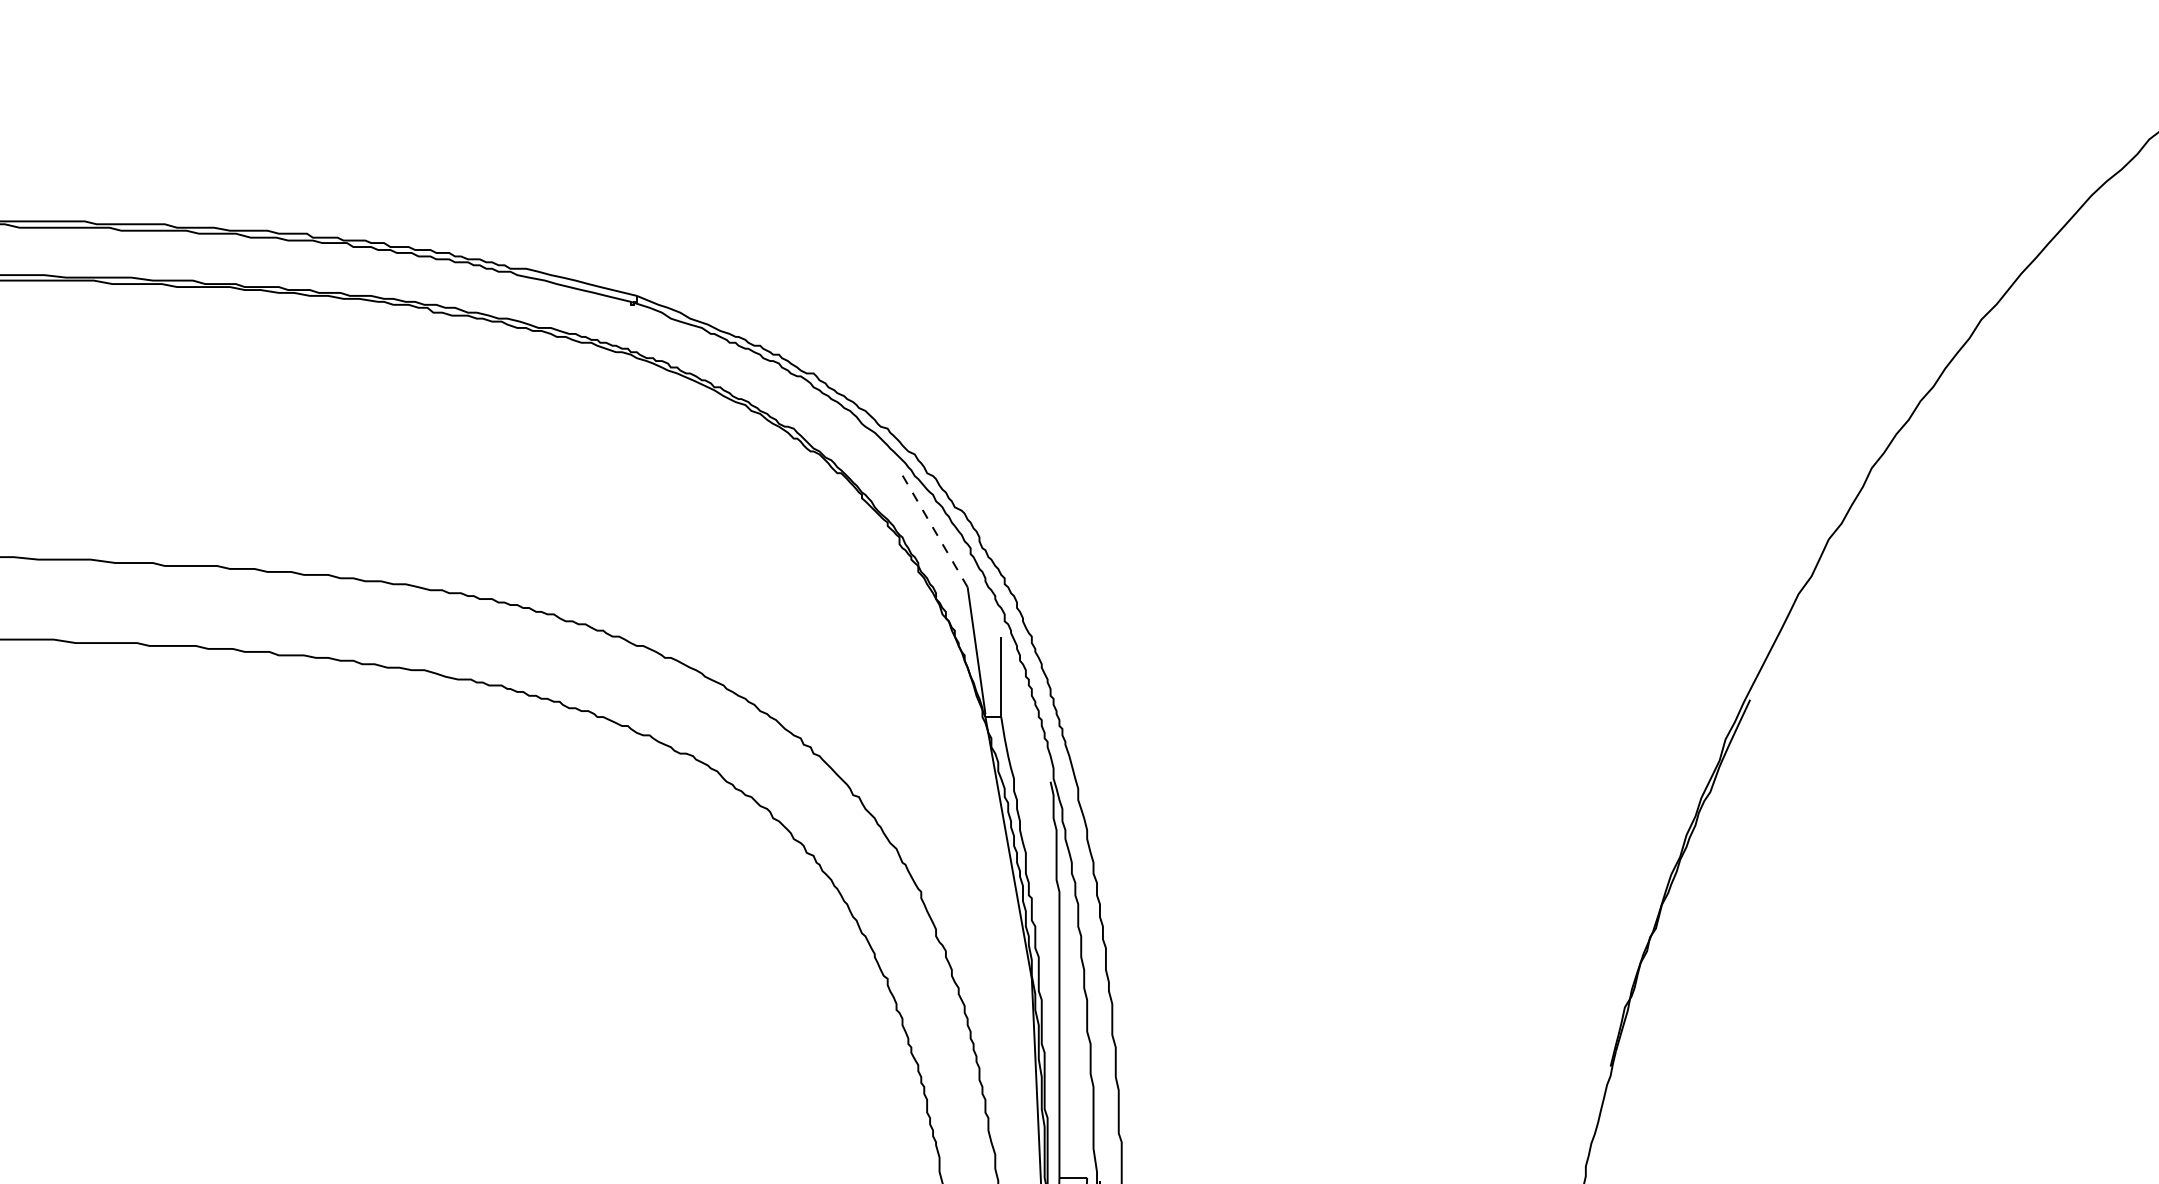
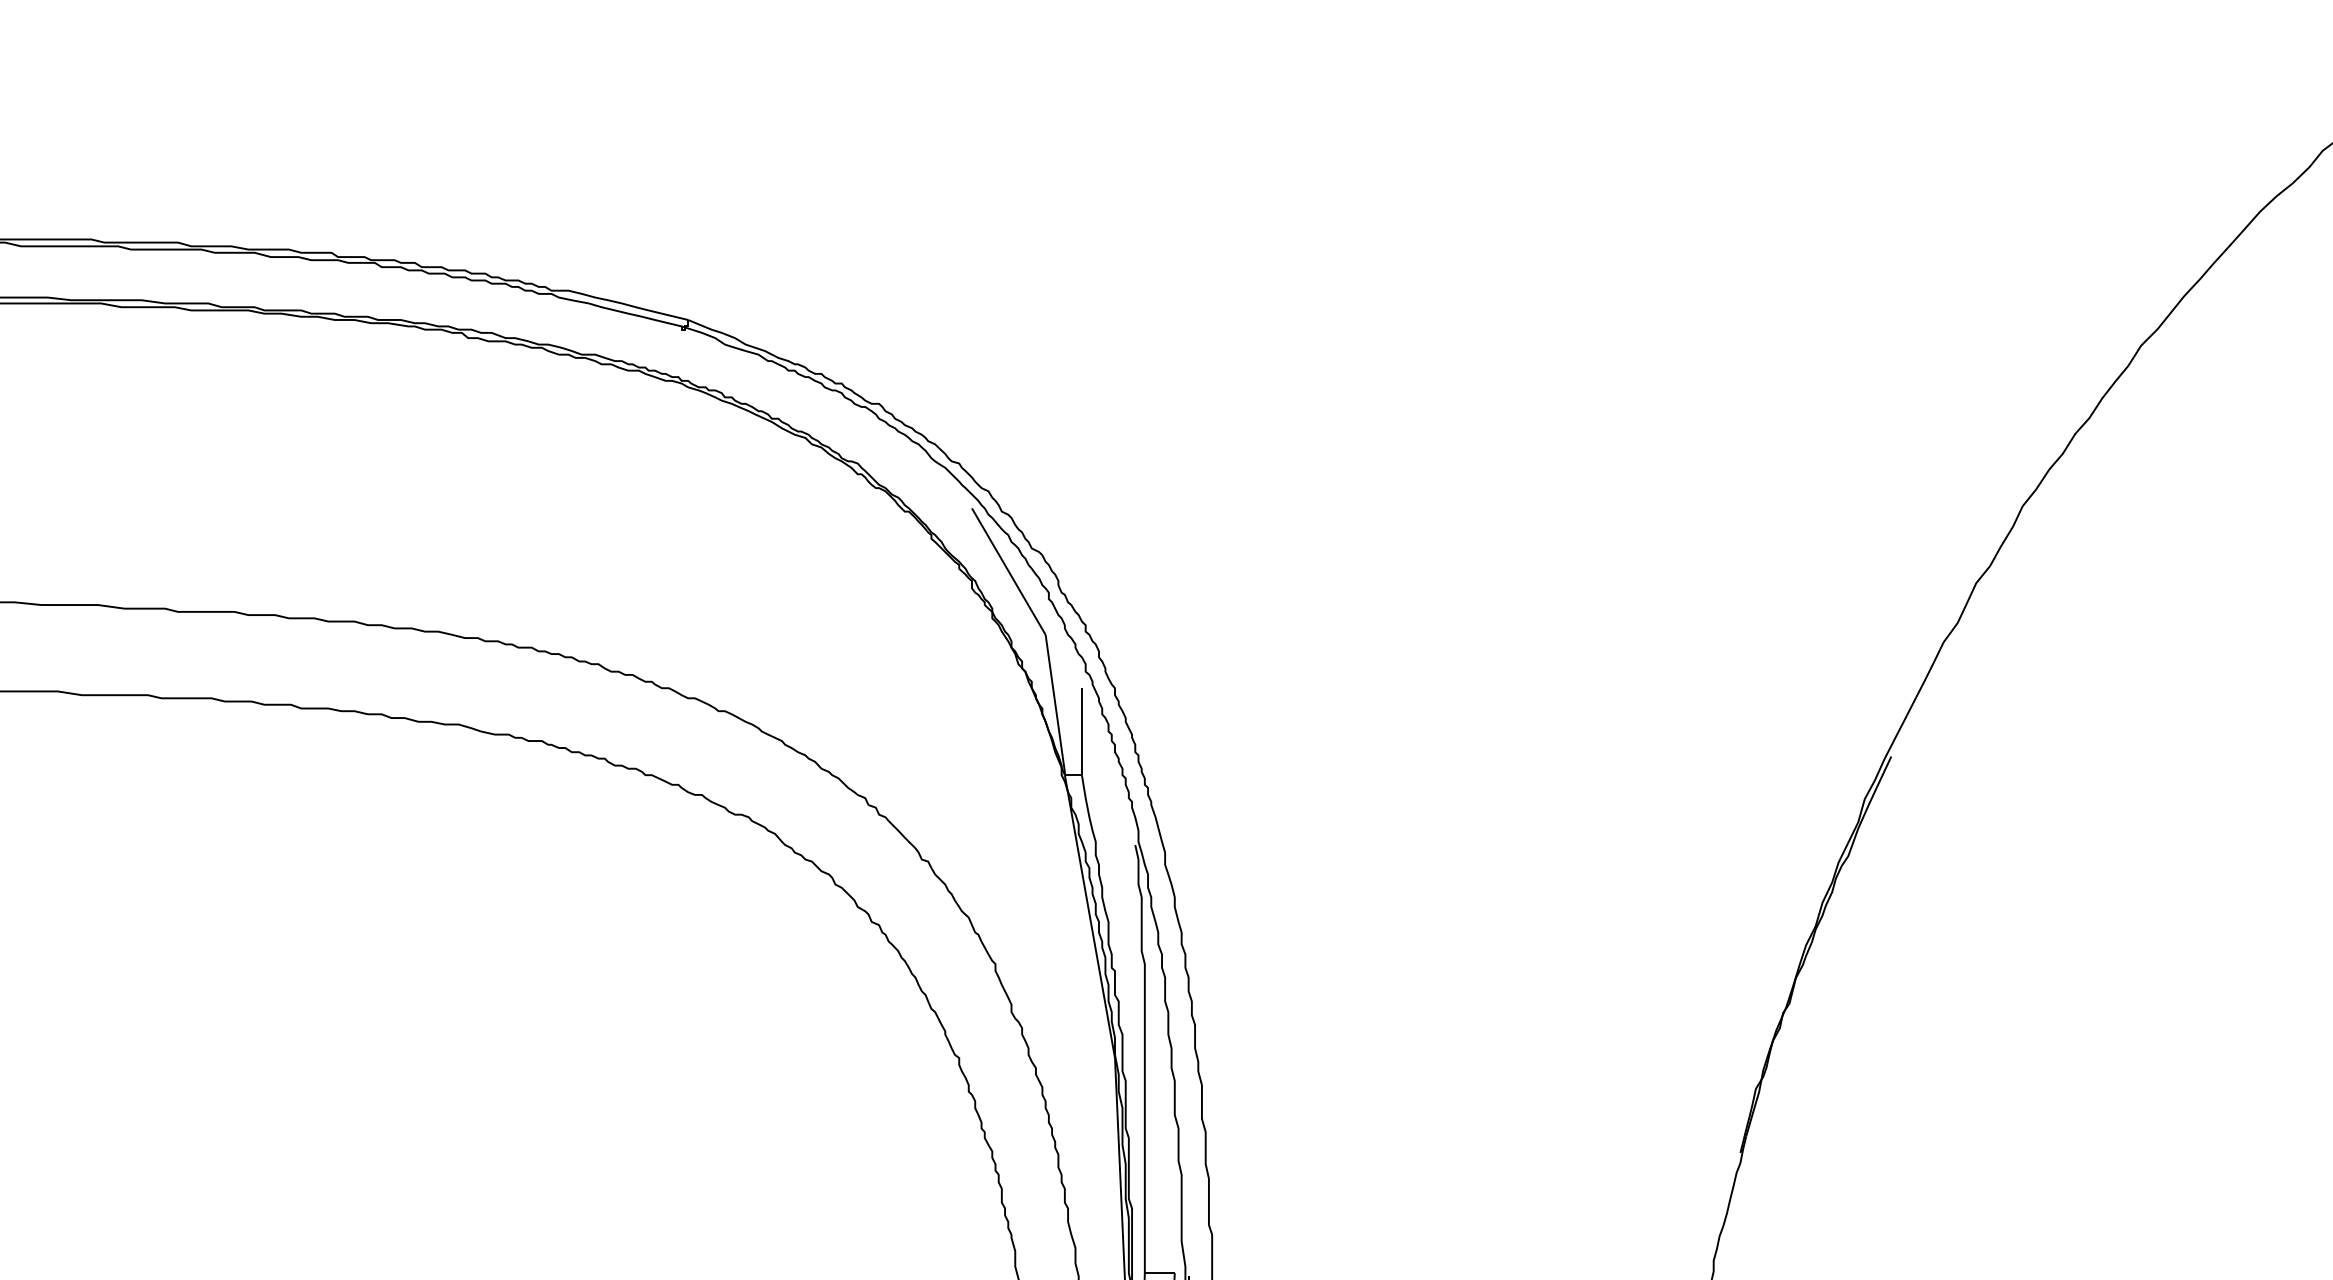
line: (933, 528) -> (1008, 571), dashed -> solid

